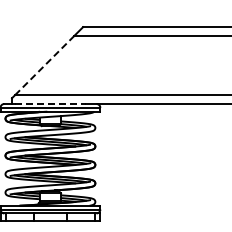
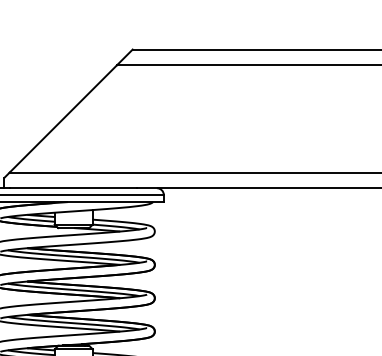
line: (44, 65) -> (63, 118), dashed -> solid
line: (50, 103) -> (73, 187), dashed -> solid

